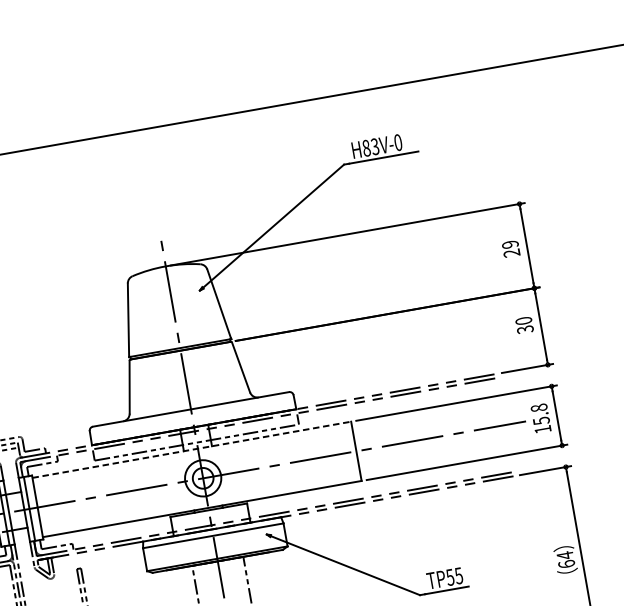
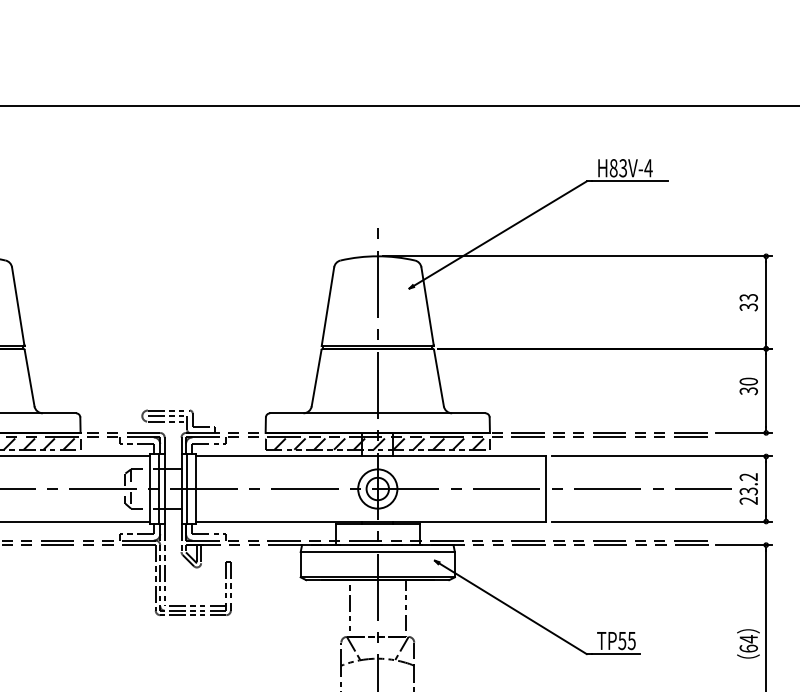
text: (398, 142) -> (648, 168), H83V-0 -> H83V-4
text: (510, 248) -> (748, 302), 29 -> 33
text: (540, 418) -> (748, 488), 15.8 -> 23.2
hatch: (192, 437) -> (374, 443), added
line: (192, 449) -> (371, 456), dashed -> solid

